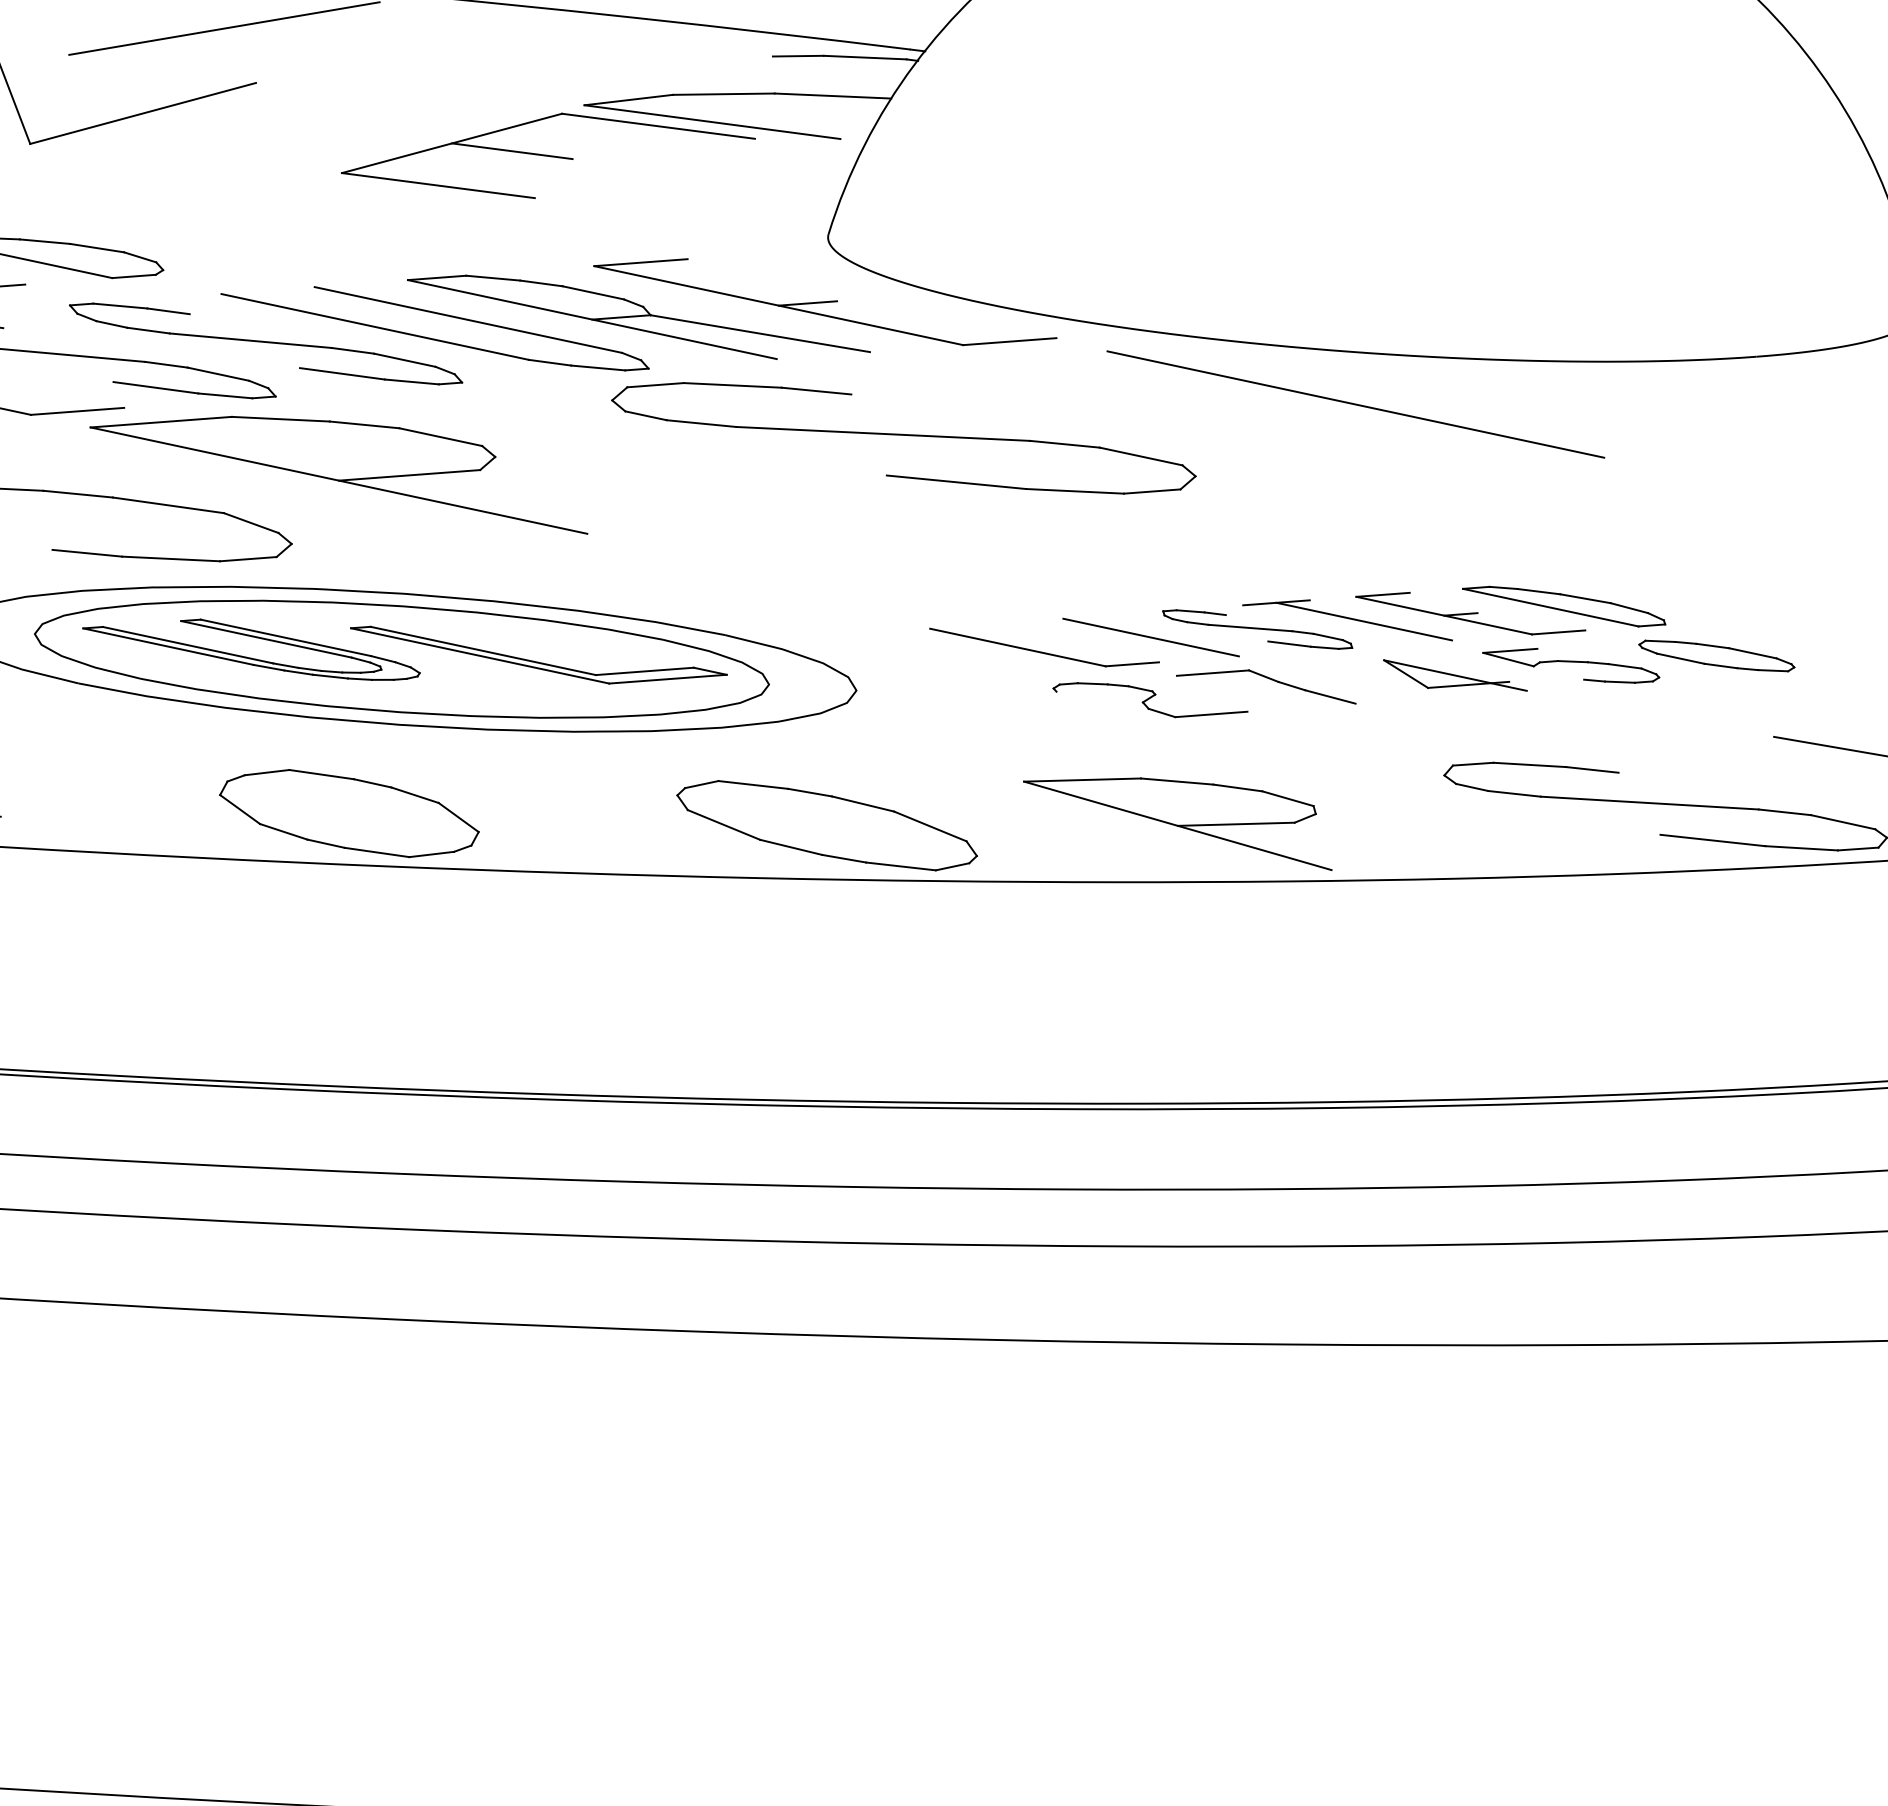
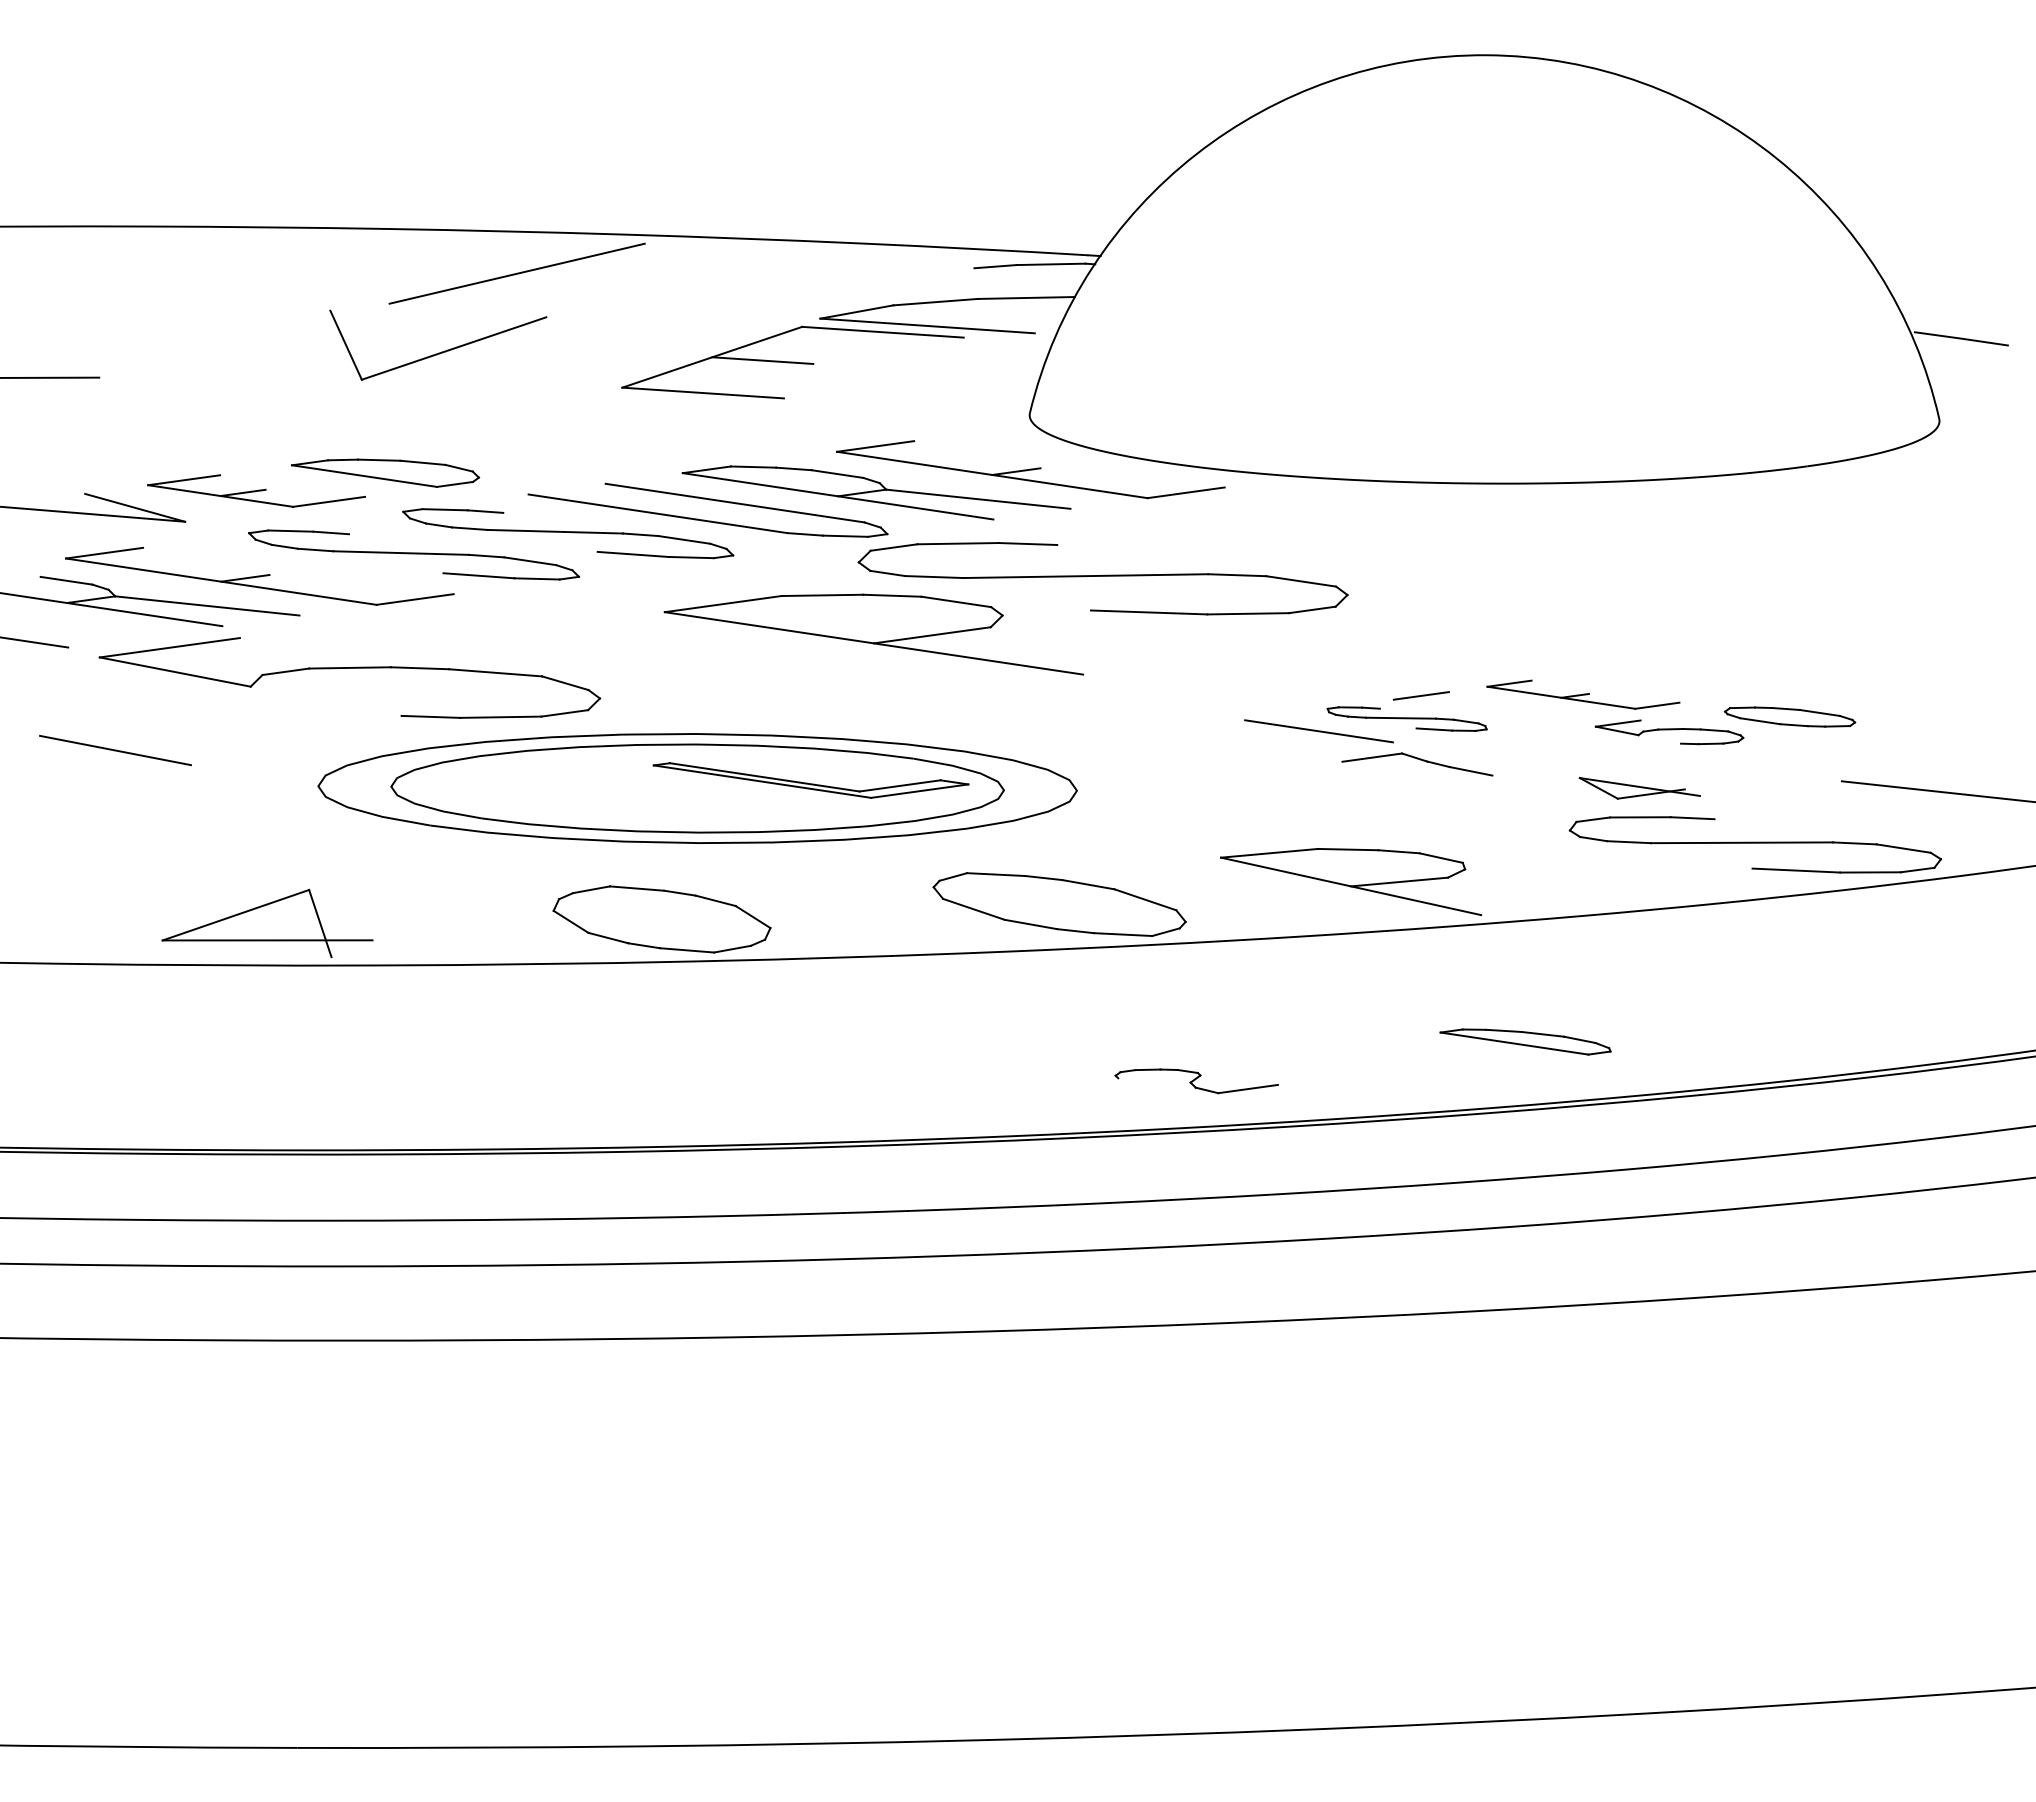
line: (1355, 403) -> (1476, 526), removed
part: (339, 469) -> (873, 634), moved
part: (1564, 605) -> (1525, 1041), moved
line: (1364, 621) -> (1495, 706), removed
part: (252, 637) -> (572, 778), removed
part: (1043, 649) -> (1230, 746), removed
part: (1454, 677) -> (1639, 788), moved
part: (1150, 701) -> (1196, 1081), moved

